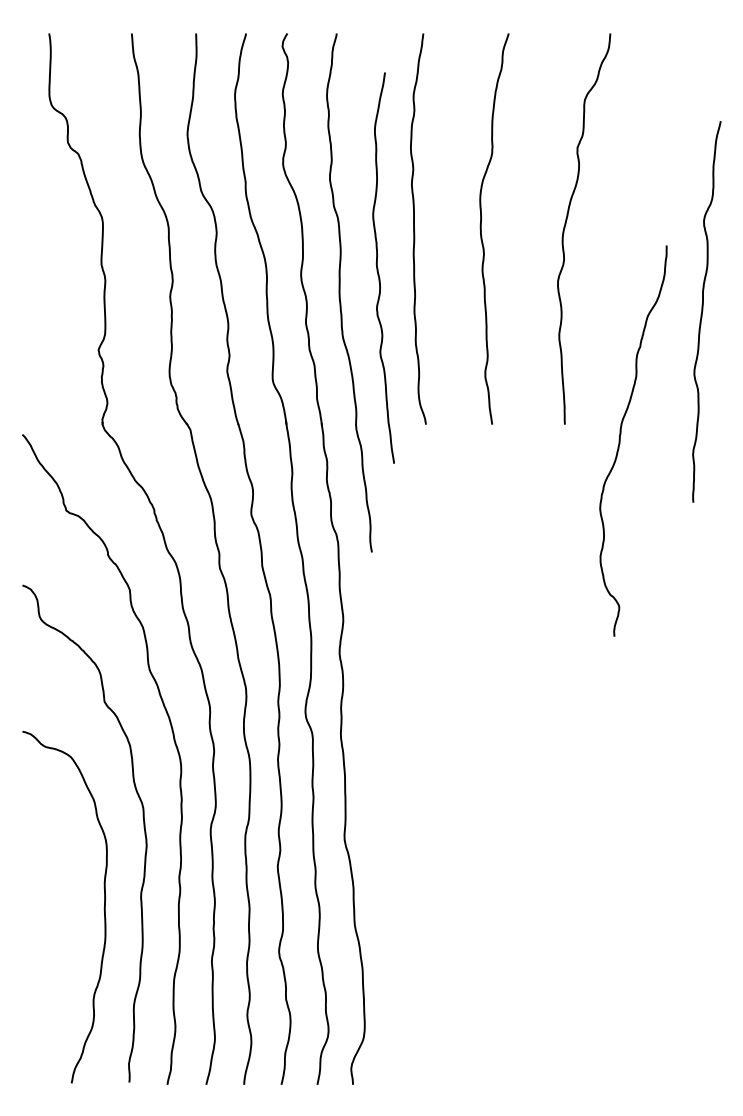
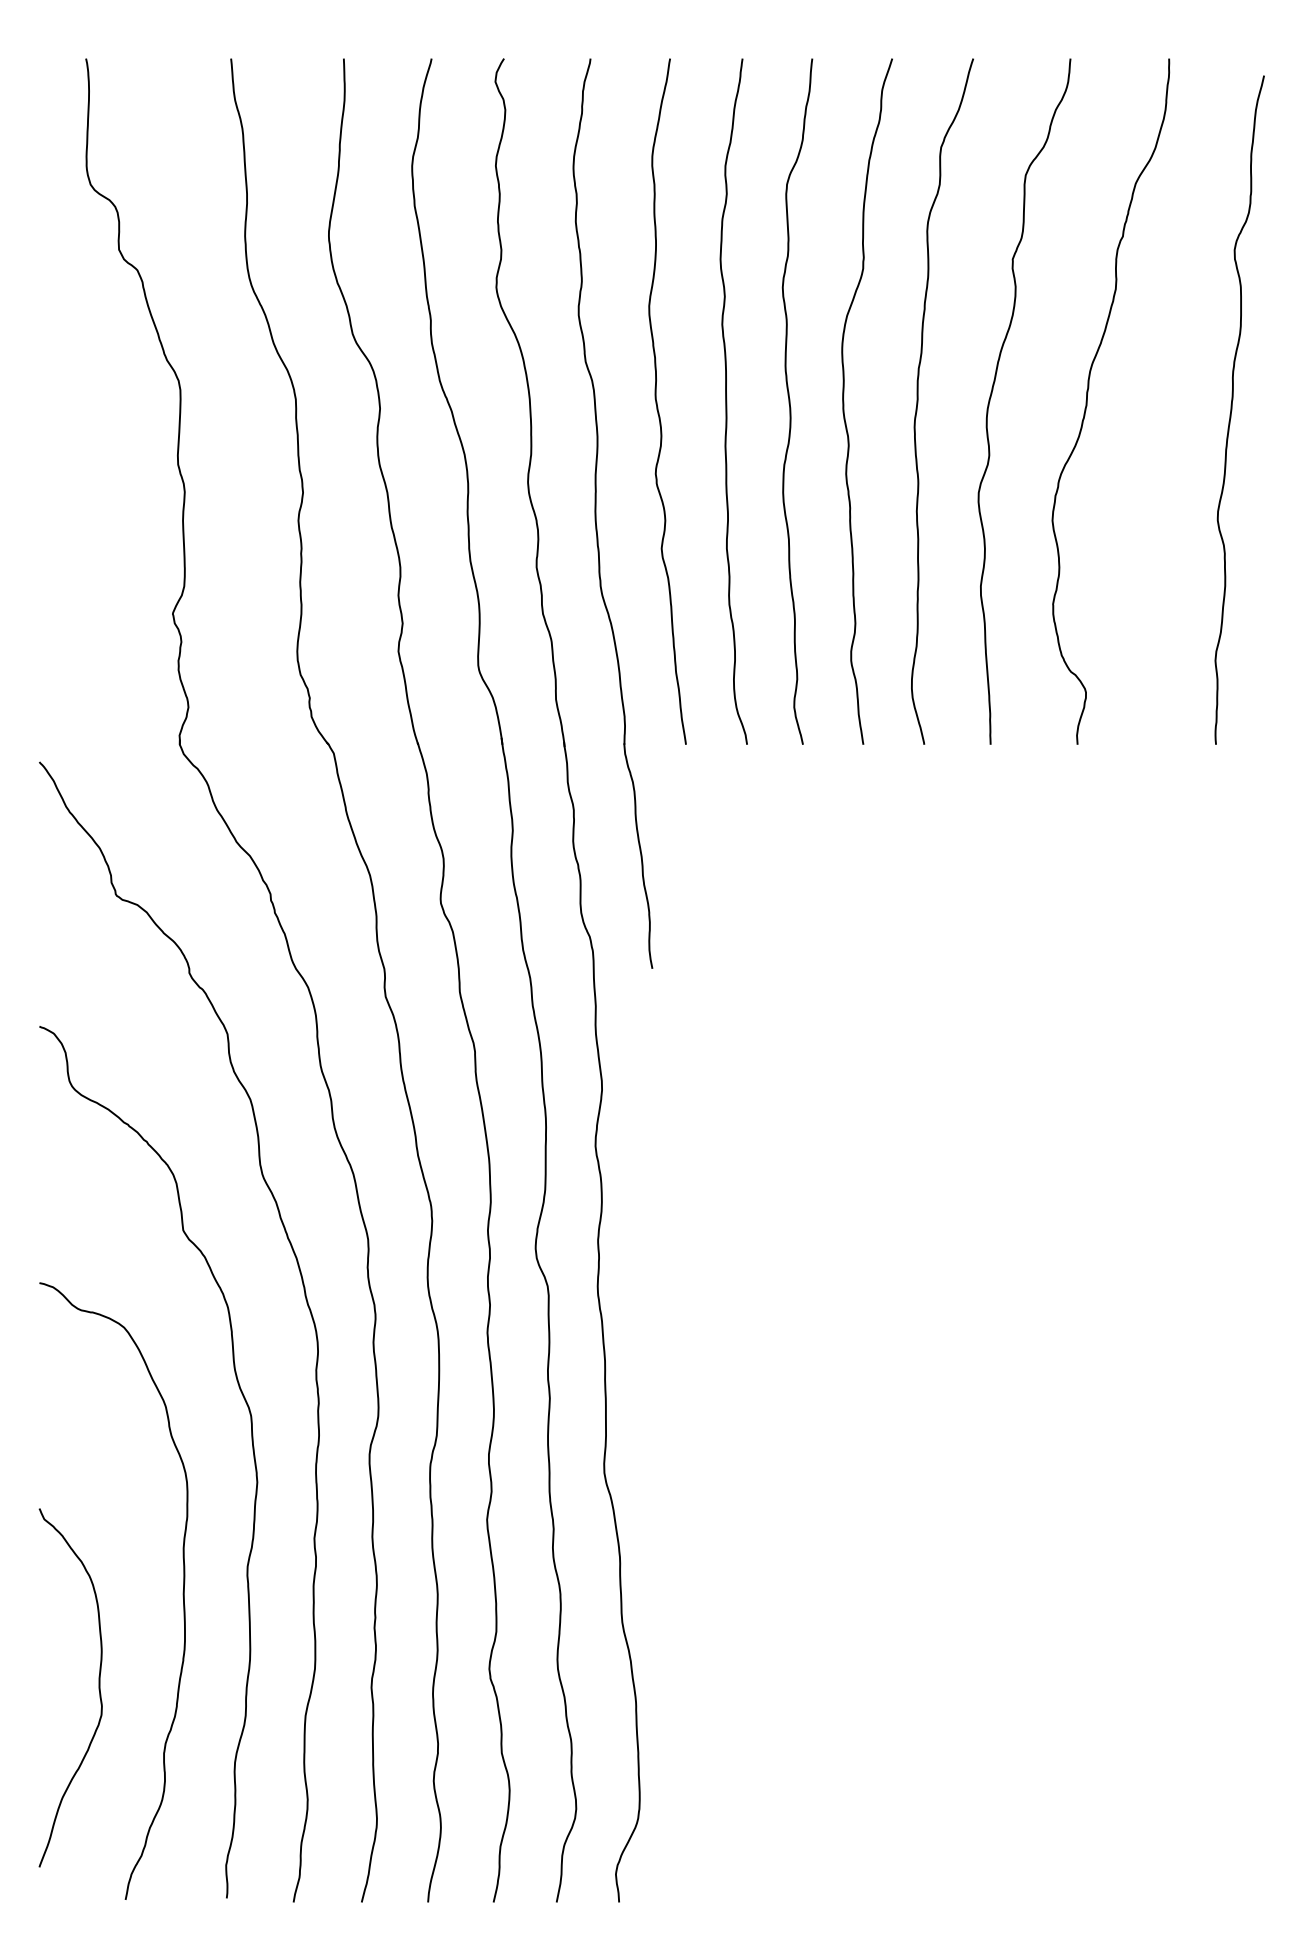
curve: (524, 228) -> (919, 400), added
curve: (451, 229) -> (791, 402), added
curve: (378, 268) -> (658, 402), moved
curve: (703, 311) -> (1233, 409), moved
curve: (620, 440) -> (1088, 400), moved
curve: (55, 962) -> (97, 1687), added

